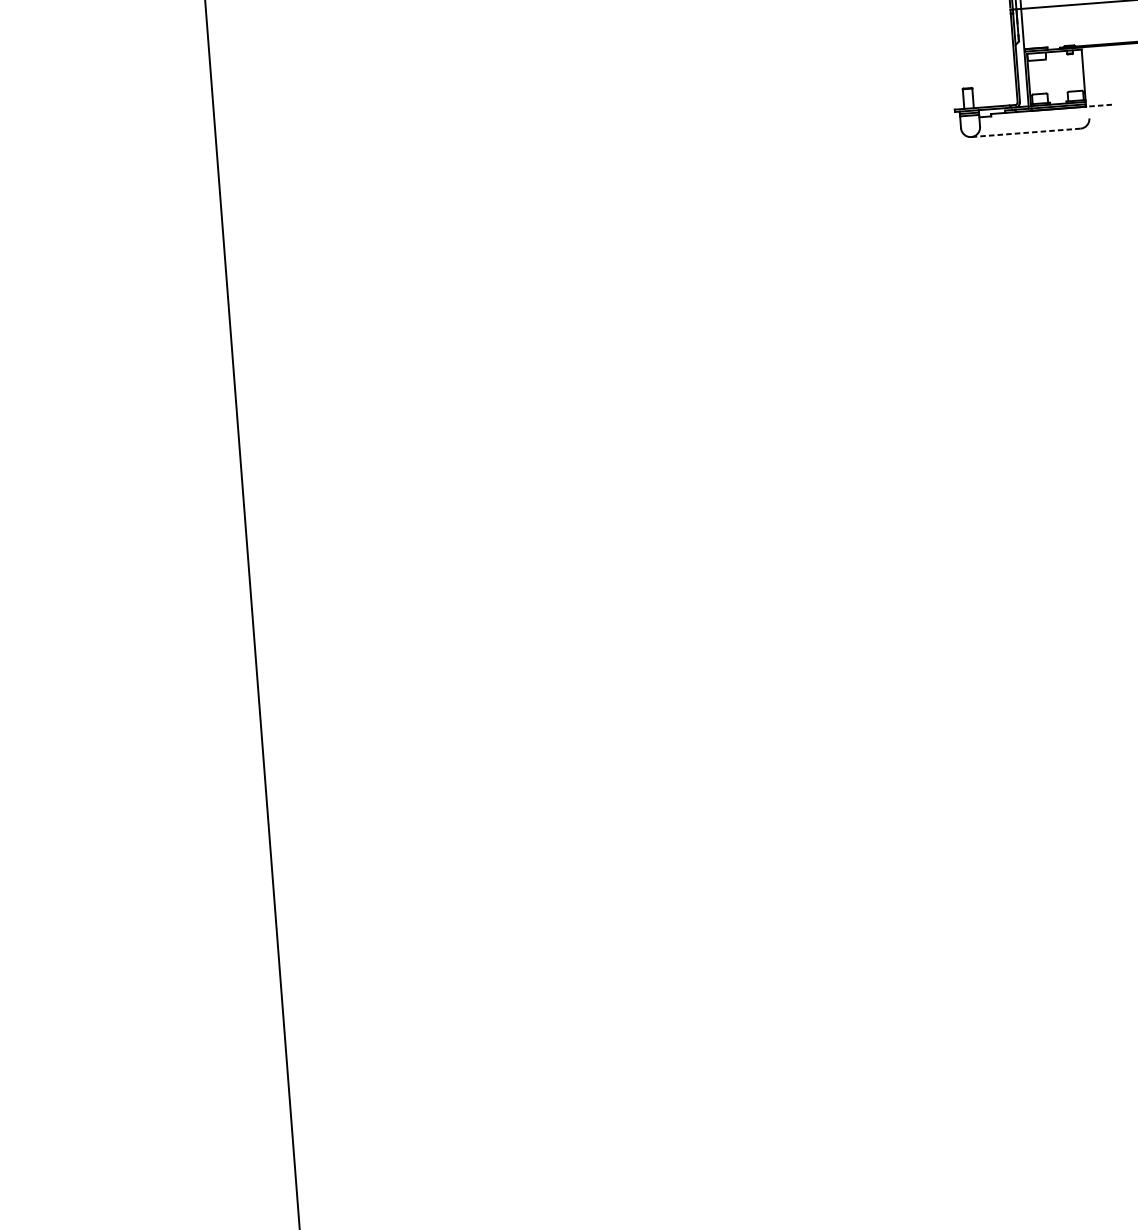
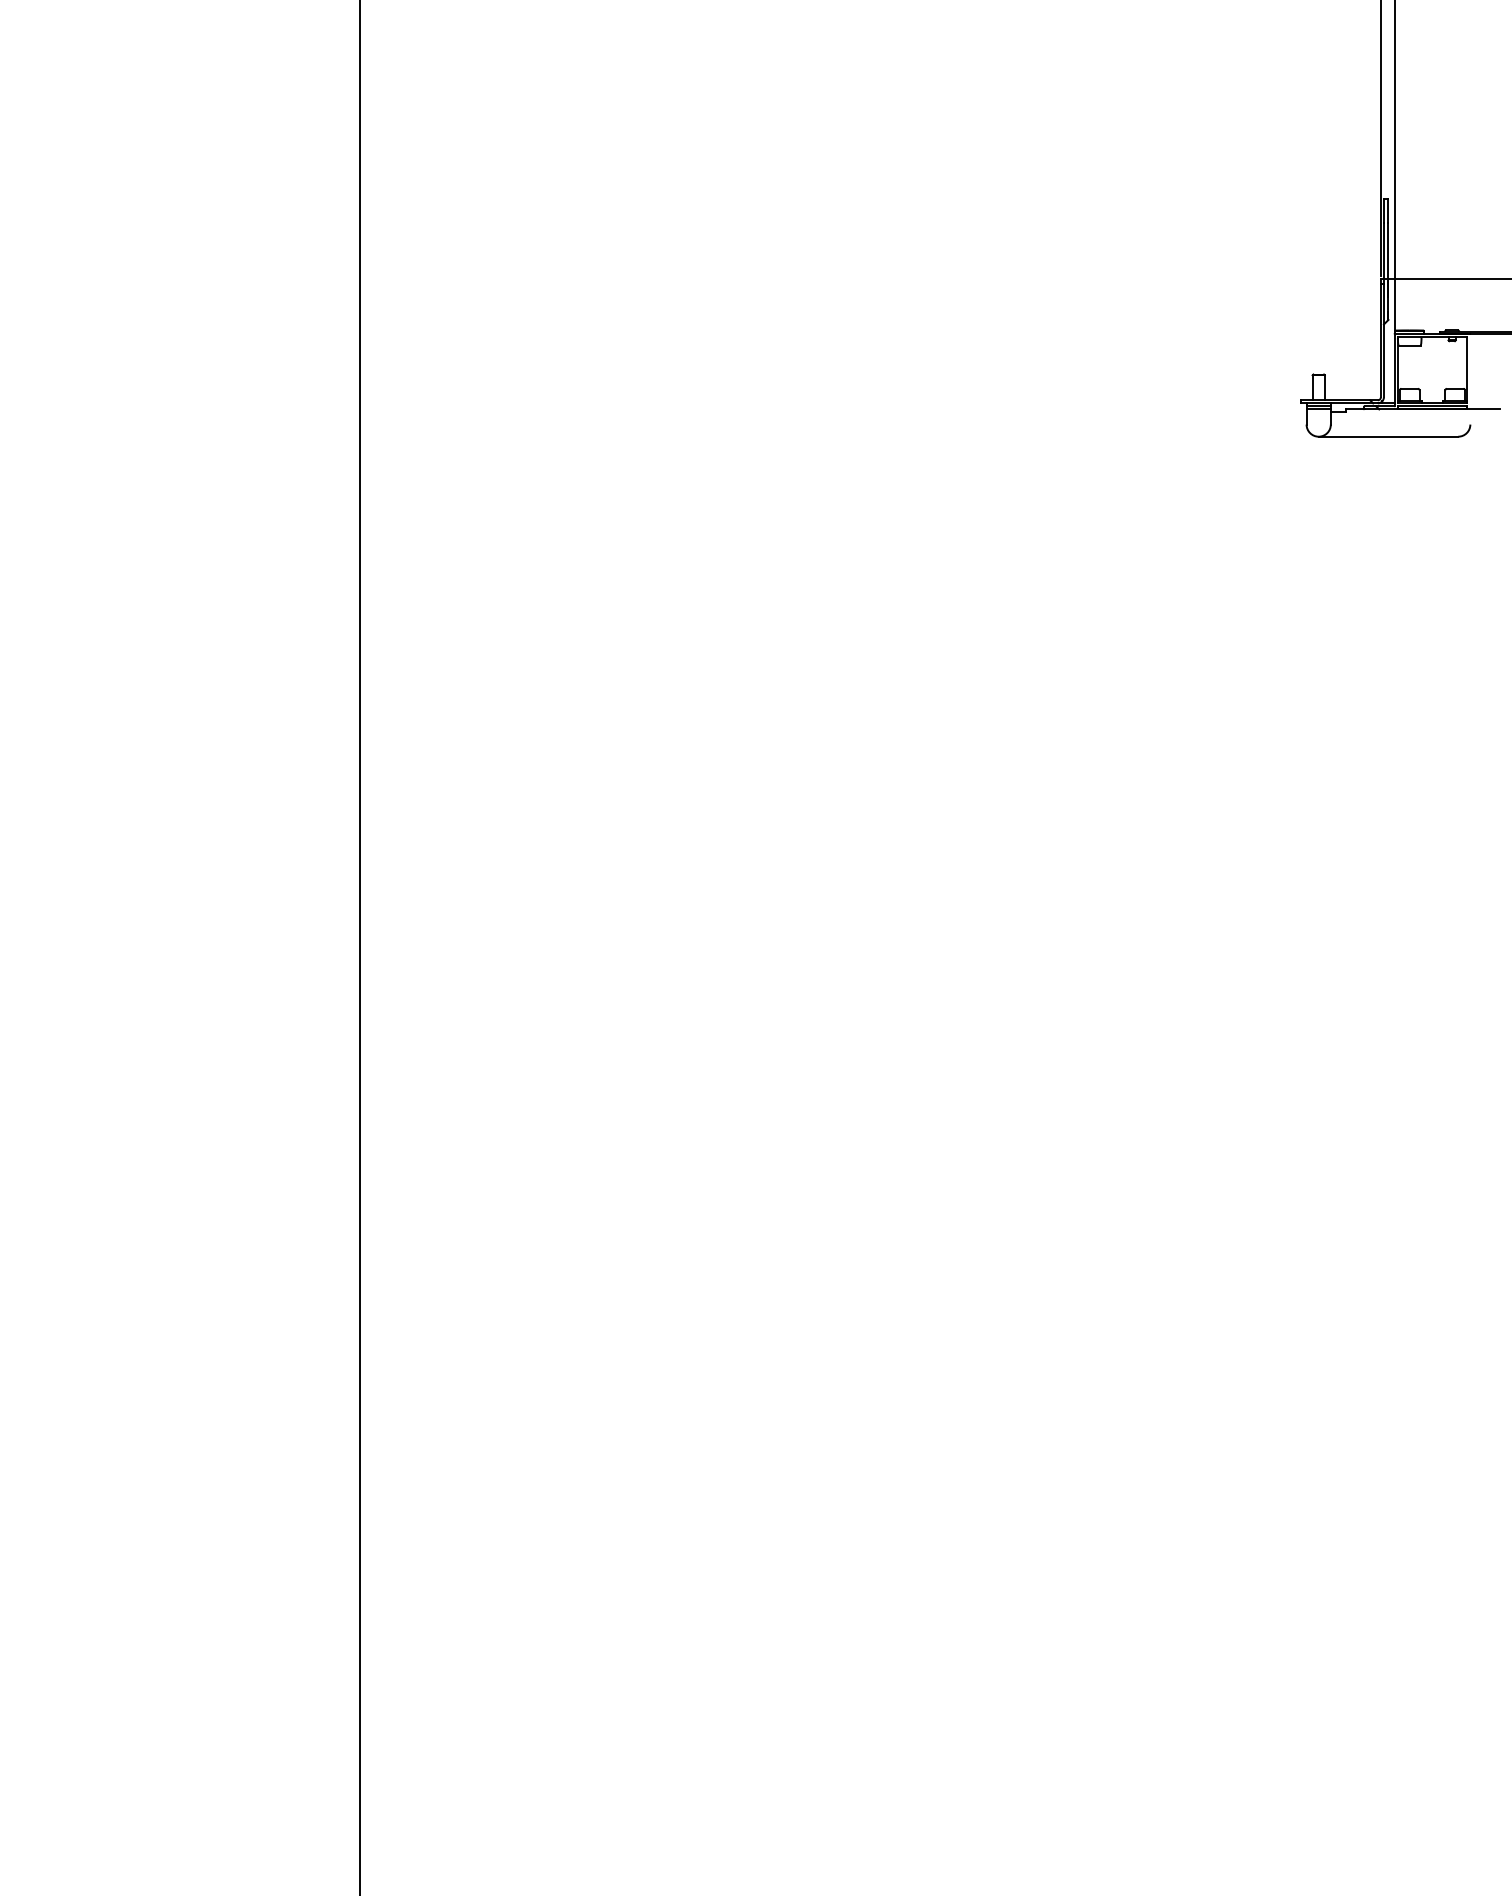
line: (1098, 105) -> (1483, 409), dashed -> solid
line: (1025, 132) -> (1388, 436), dashed -> solid

